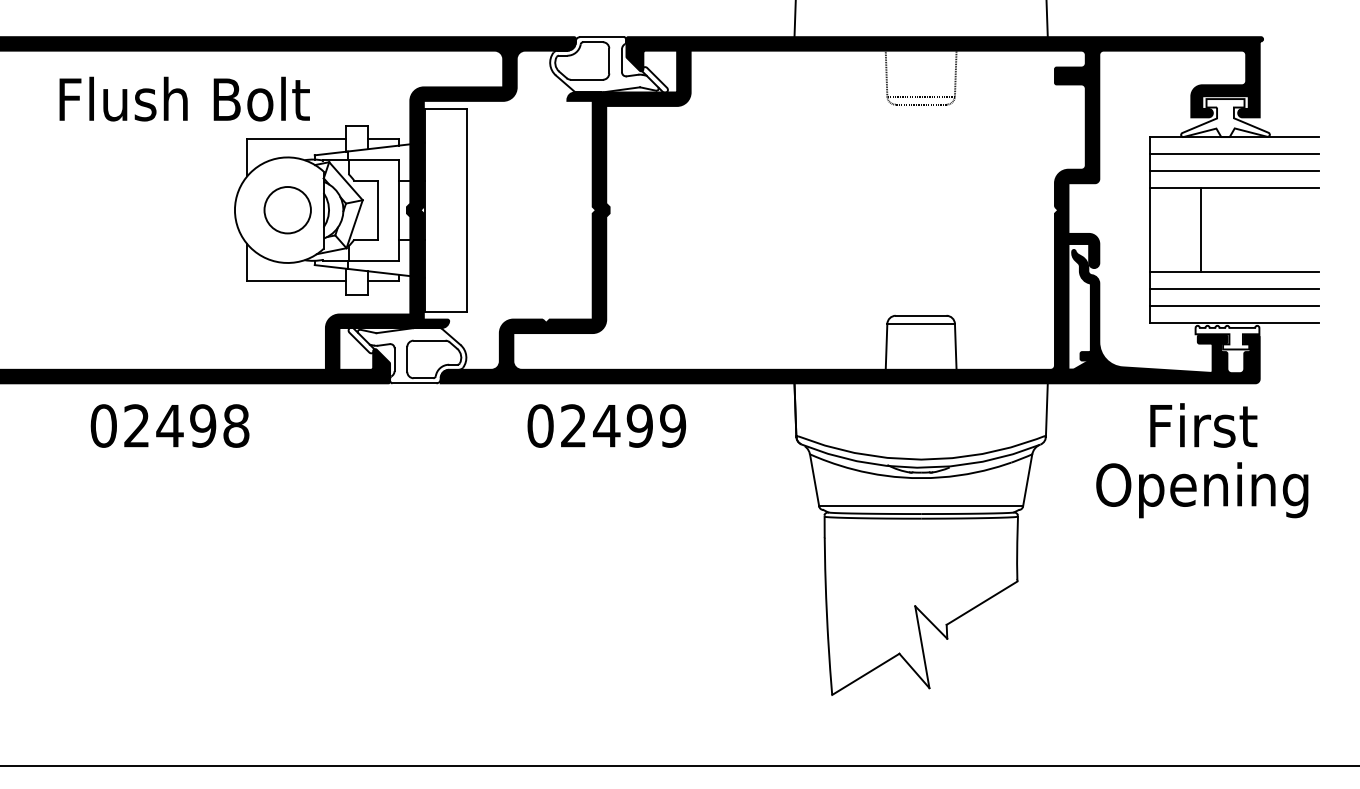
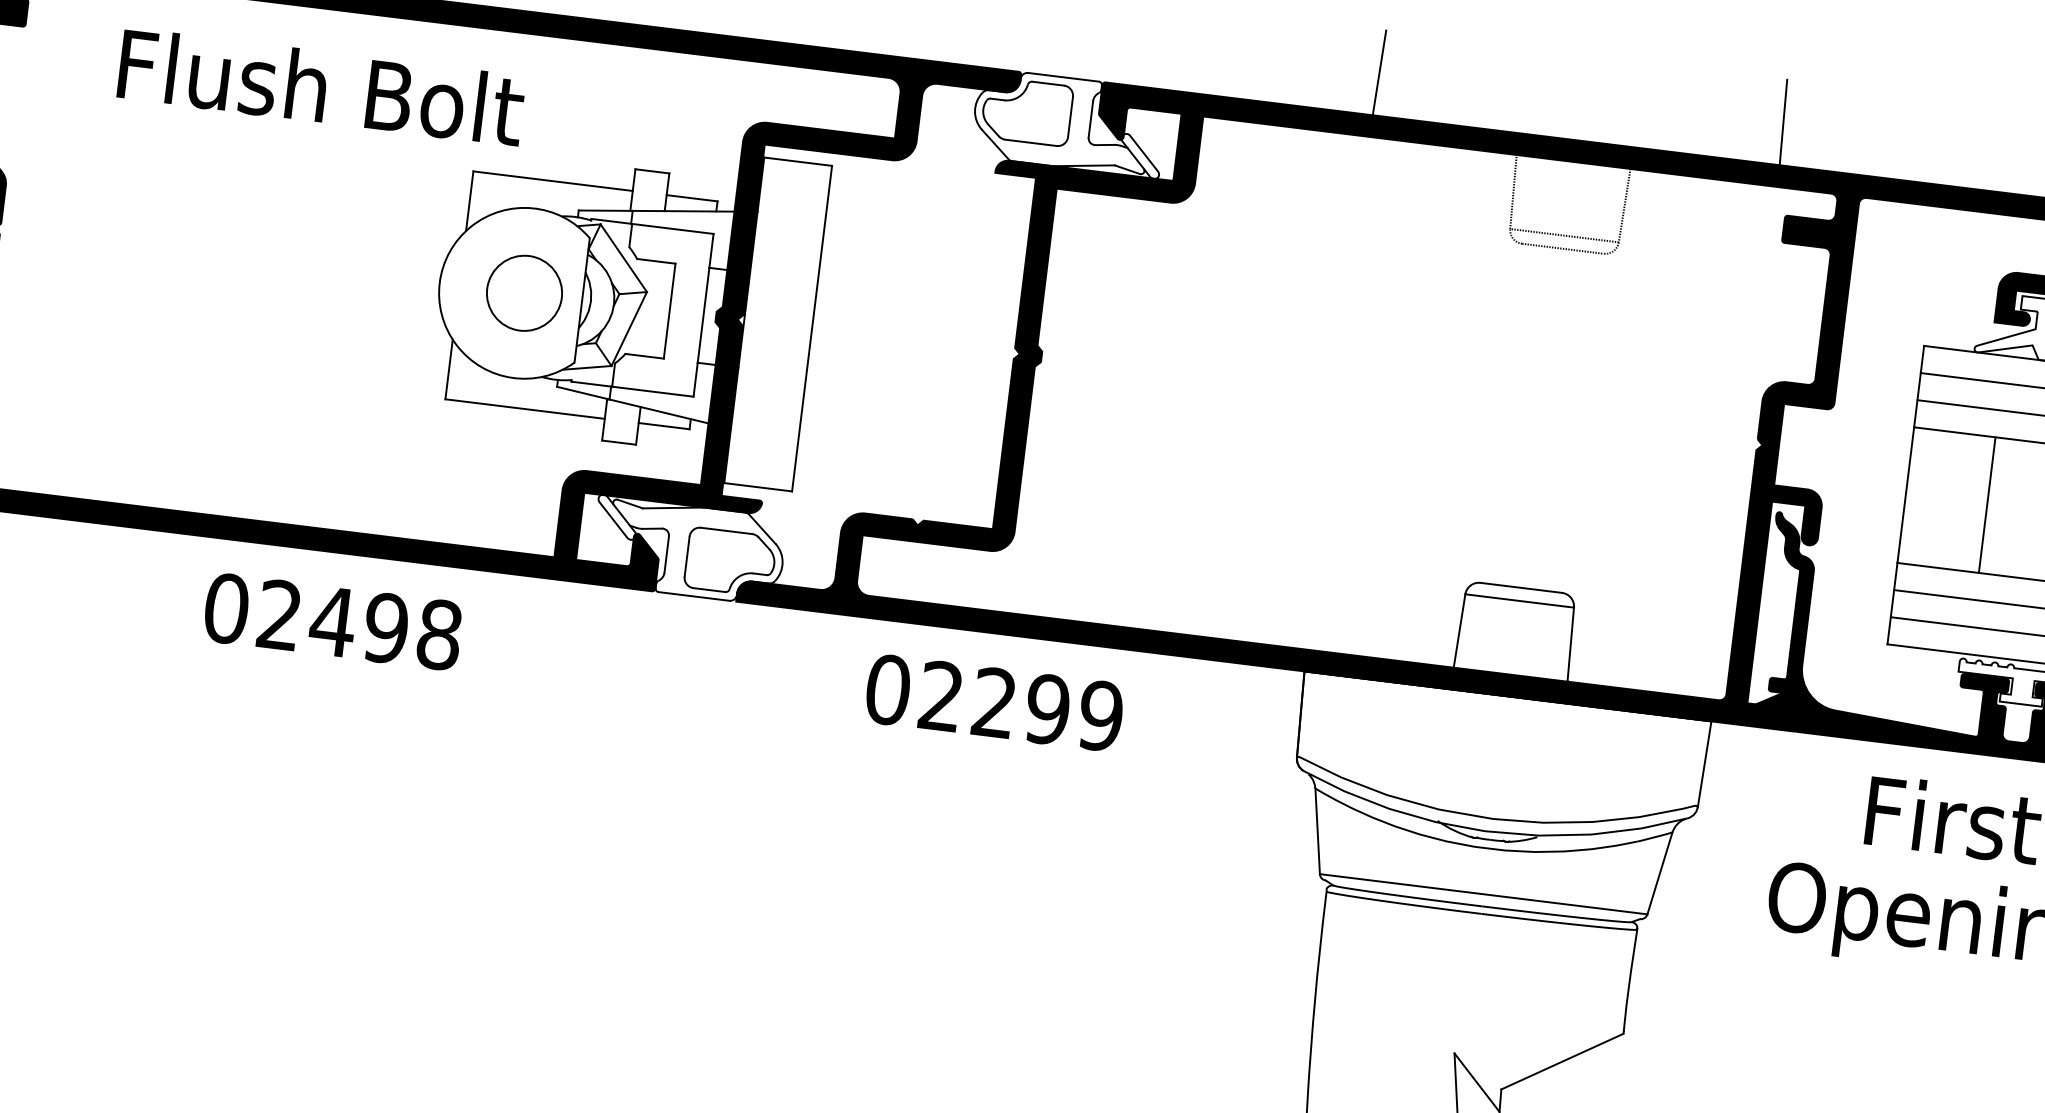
text: (184, 98) -> (321, 86), moved
text: (169, 425) -> (332, 620), moved
text: (606, 425) -> (994, 702), 02499 -> 02299

